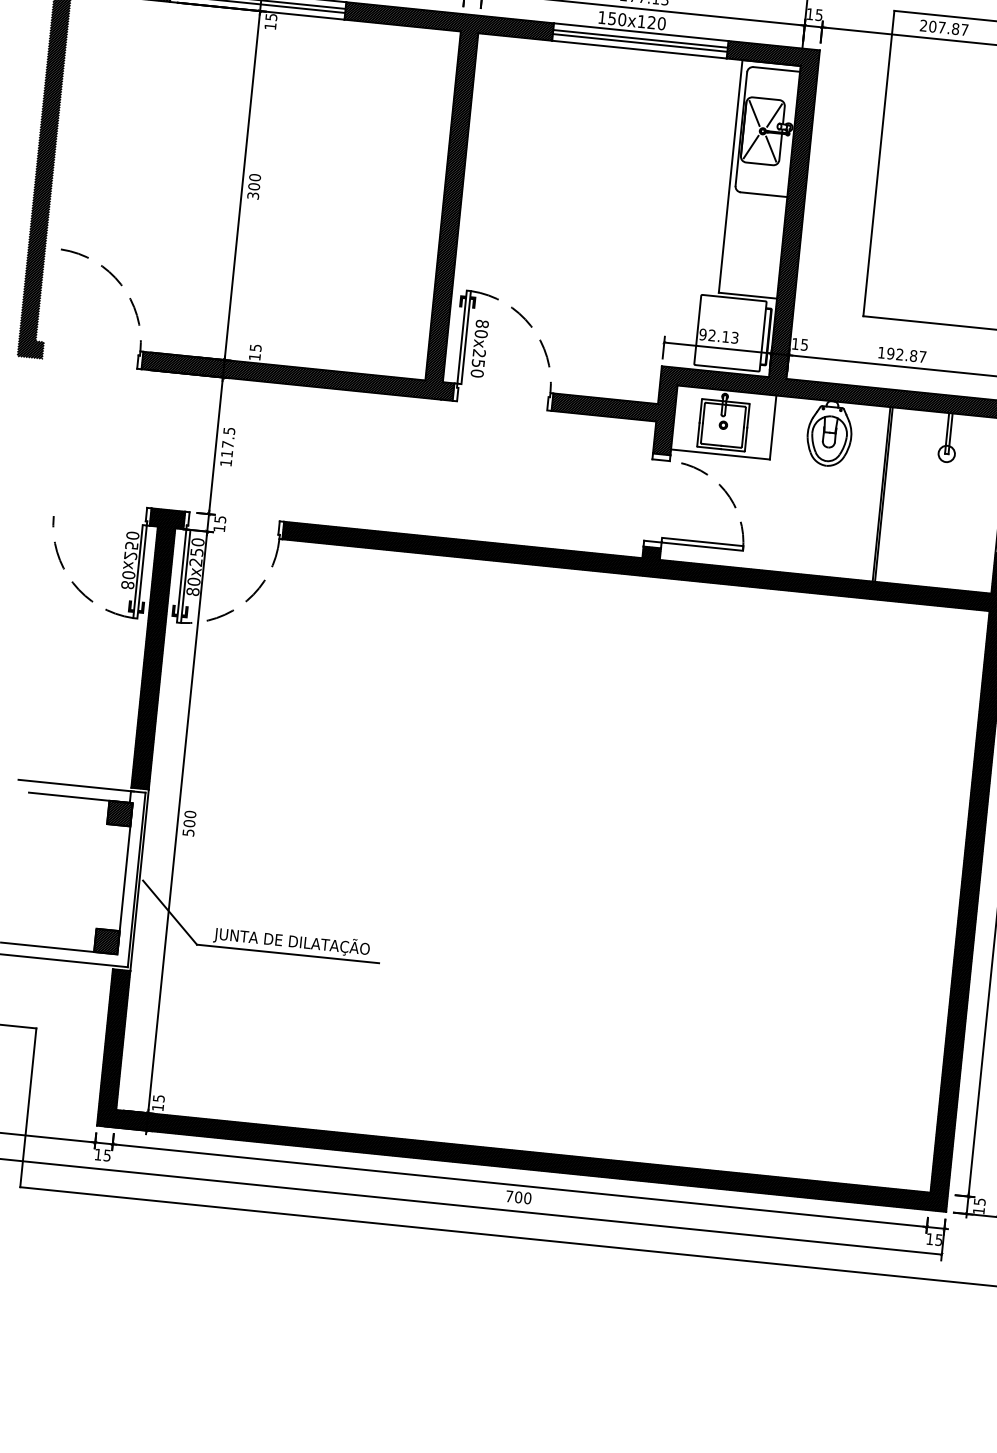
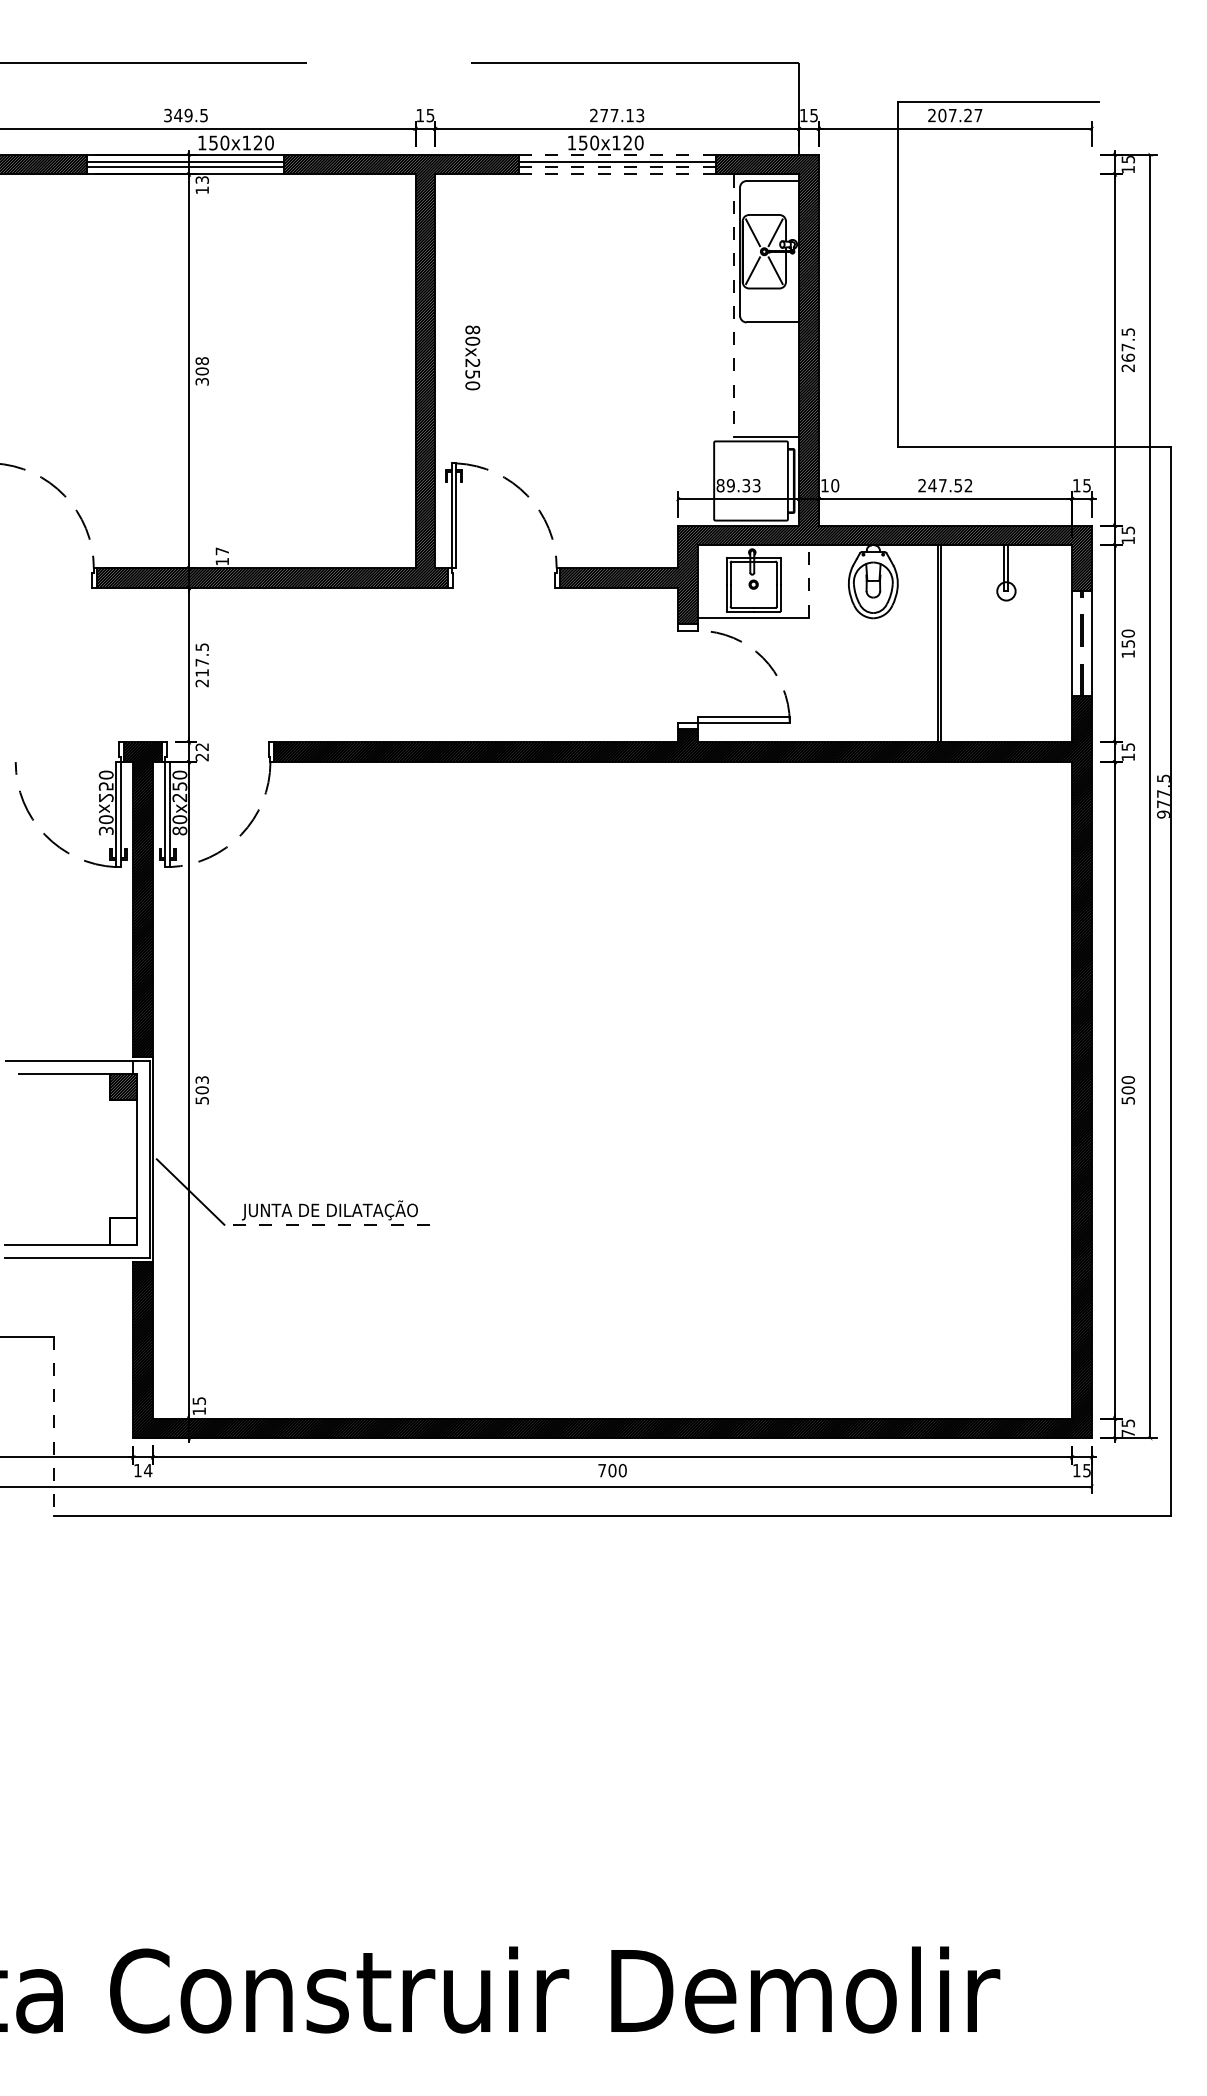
text: (270, 16) -> (201, 179), 15 -> 13
text: (955, 28) -> (968, 115), 207.87 -> 207.27
line: (640, 31) -> (616, 154), solid -> dashed
line: (640, 42) -> (617, 166), solid -> dashed
line: (639, 49) -> (617, 174), solid -> dashed
text: (254, 177) -> (201, 361), 300 -> 308
line: (730, 177) -> (733, 306), solid -> dashed
text: (714, 335) -> (733, 485), 92.13 -> 89.33
text: (804, 344) -> (835, 485), 15 -> 10
text: (255, 348) -> (222, 551), 15 -> 17
text: (479, 348) -> (472, 357), moved
text: (902, 354) -> (945, 485), 192.87 -> 247.52
line: (773, 427) -> (809, 581), solid -> dashed
text: (225, 463) -> (201, 683), 117.5 -> 217.5
text: (219, 524) -> (201, 752), 15 -> 22
text: (127, 584) -> (105, 830), 80x250 -> 30x250
text: (189, 814) -> (201, 1080), 500 -> 503
hatch: (107, 941) -> (123, 1231), removed
line: (288, 953) -> (327, 1224), solid -> dashed
line: (28, 1108) -> (54, 1426), solid -> dashed
text: (106, 1155) -> (147, 1470), 15 -> 14
text: (978, 1210) -> (1127, 1433), 15 -> 75

